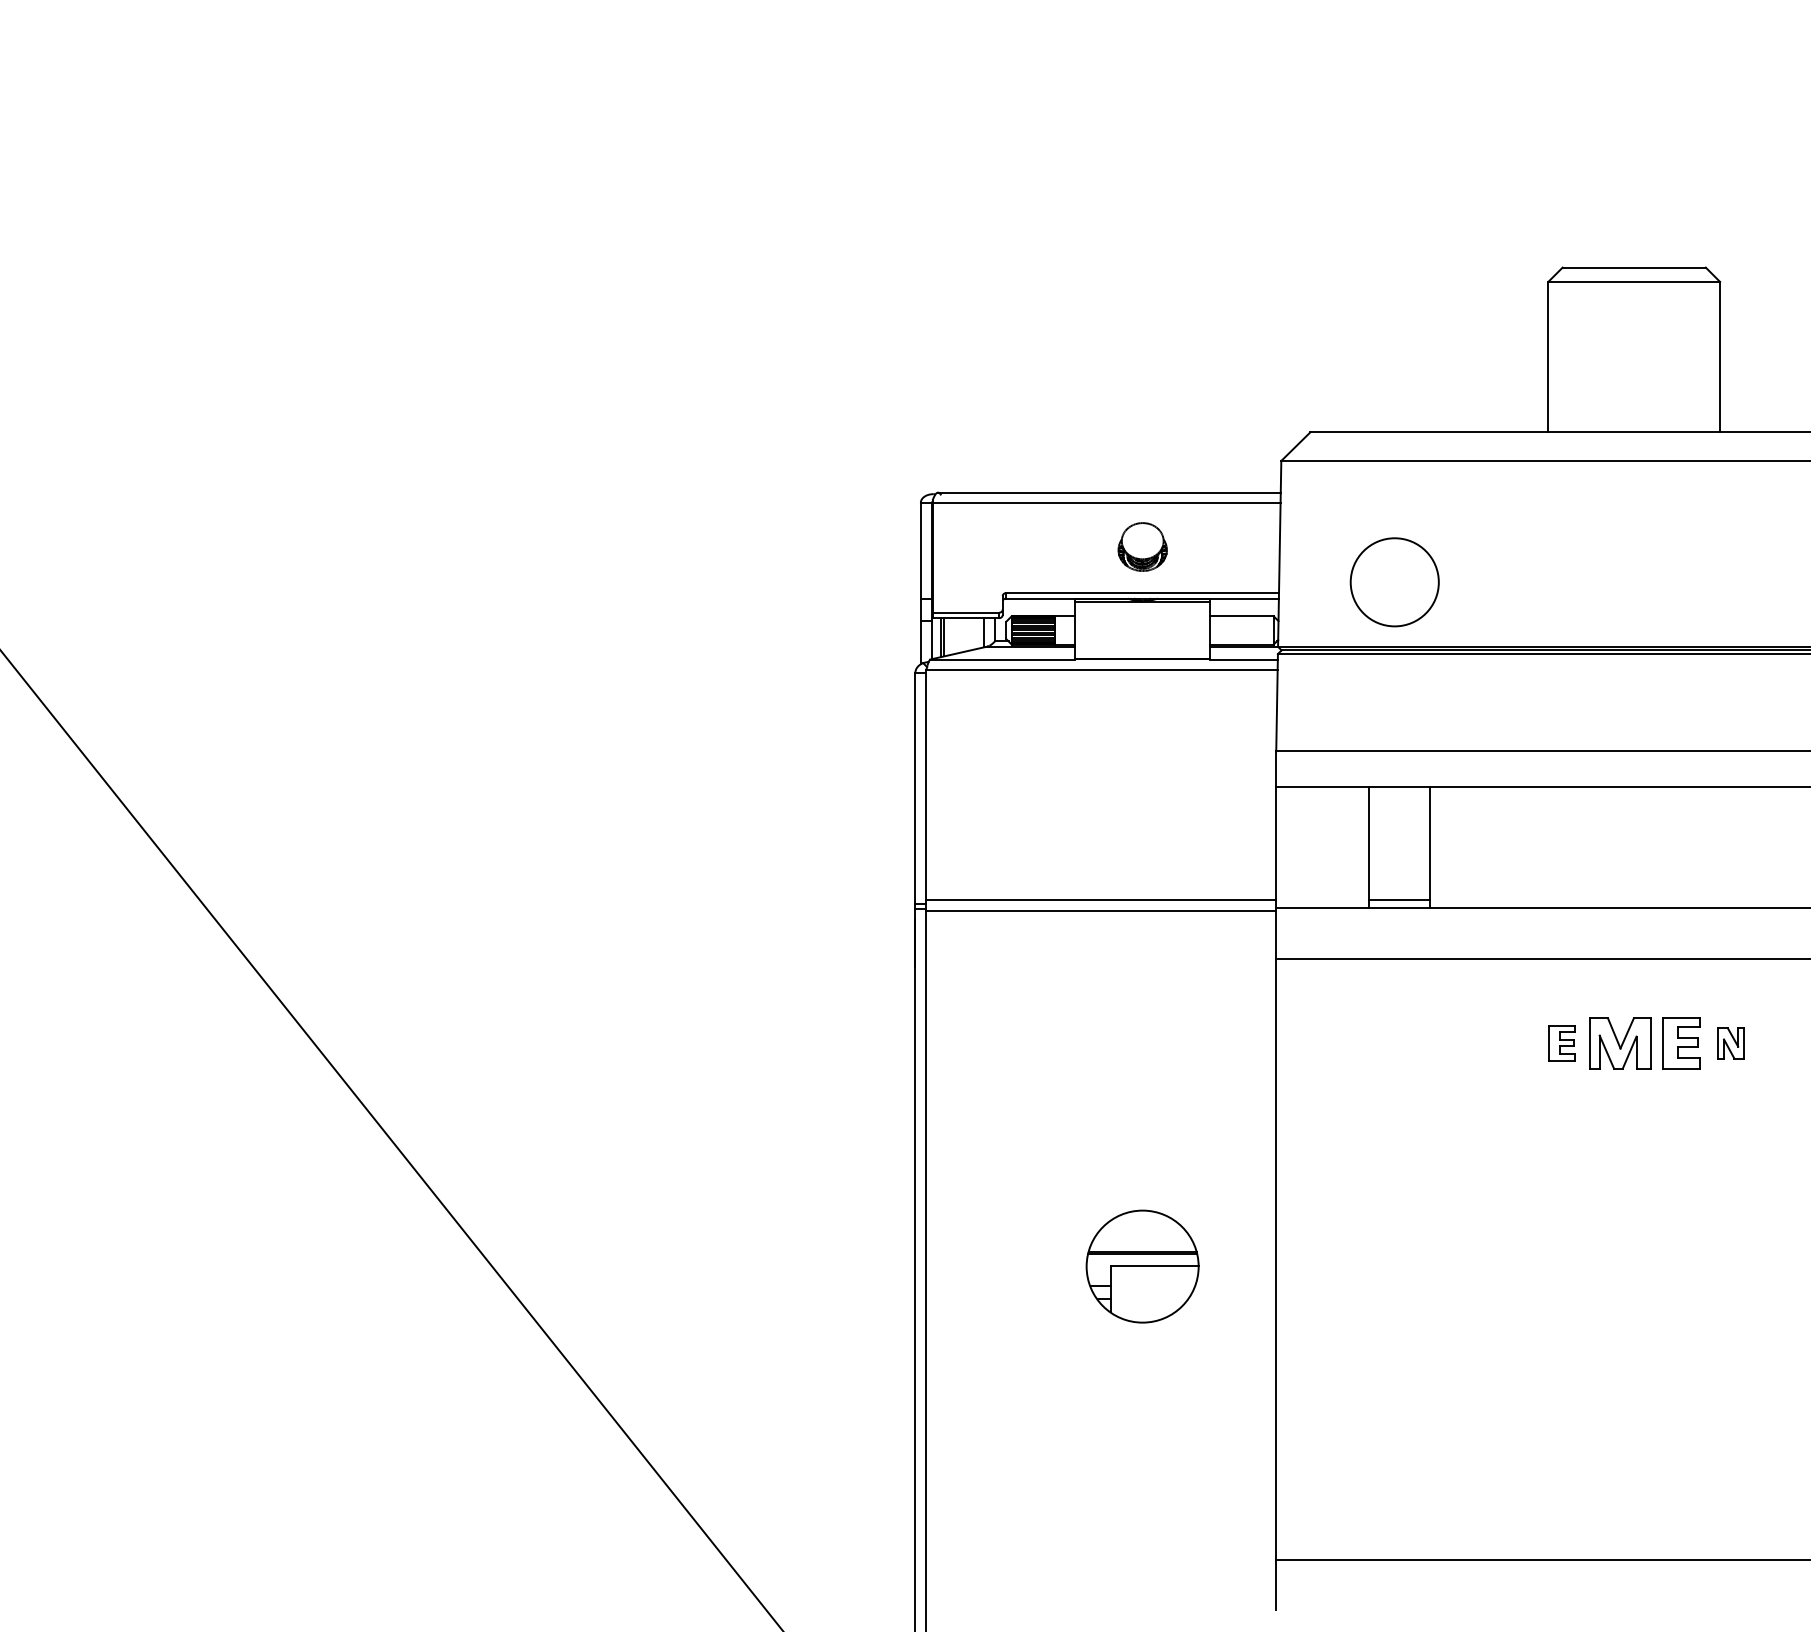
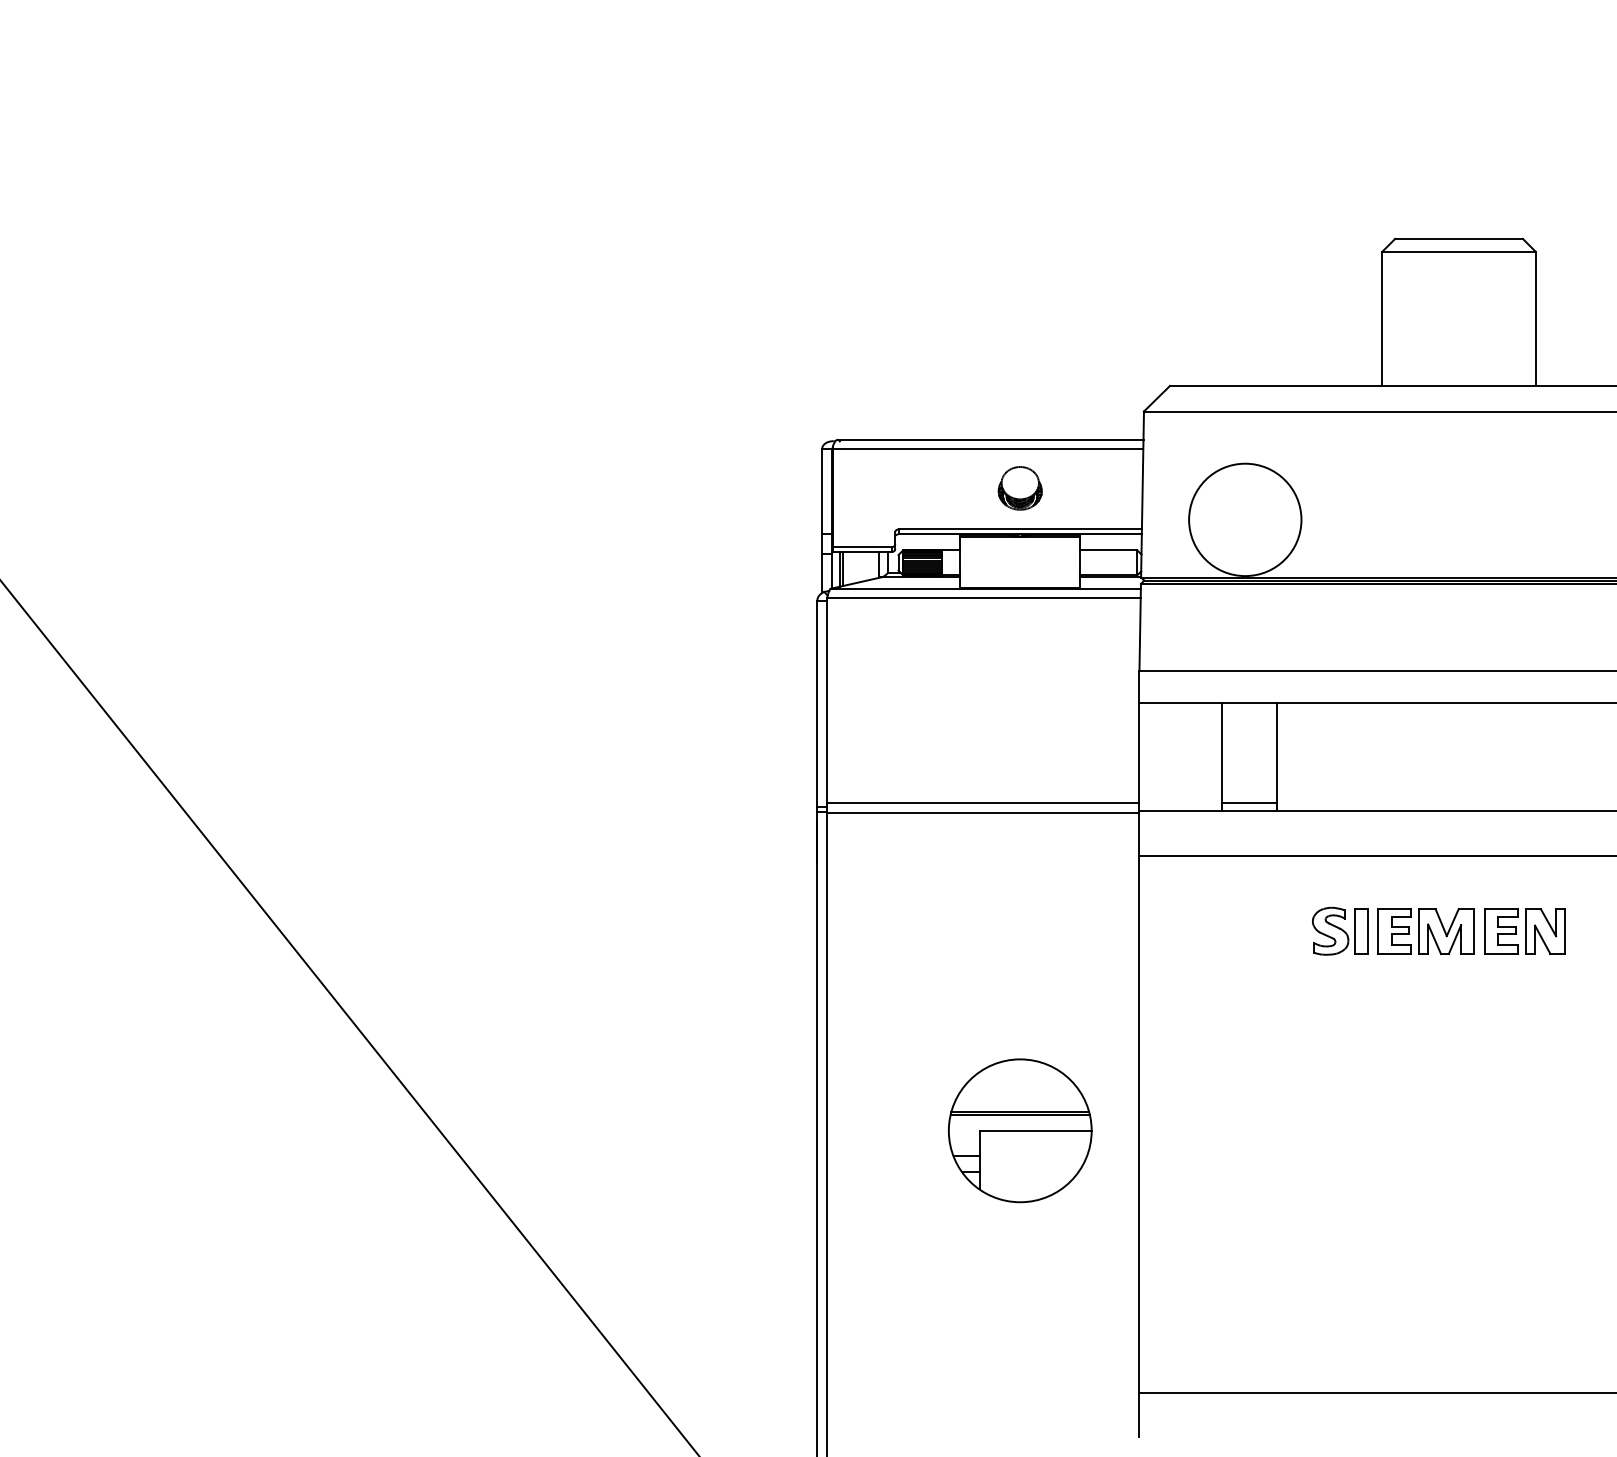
circle: (1394, 582) -> (1245, 520), size x1.43
part: (1500, 1043) -> (1339, 931), added
part: (1562, 1043) -> (1395, 931), size x1.43
part: (1730, 1043) -> (1544, 931), size x1.67
part: (1142, 1266) -> (1020, 1130), size x1.43

